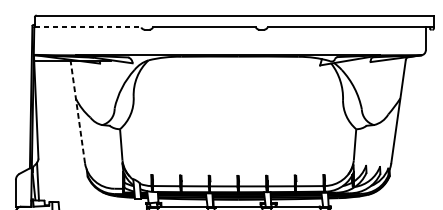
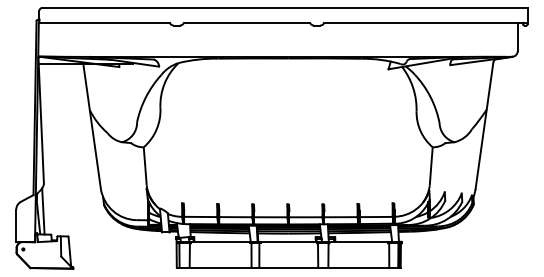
line: (88, 27) -> (105, 22), dashed -> solid
line: (78, 111) -> (92, 125), dashed -> solid

